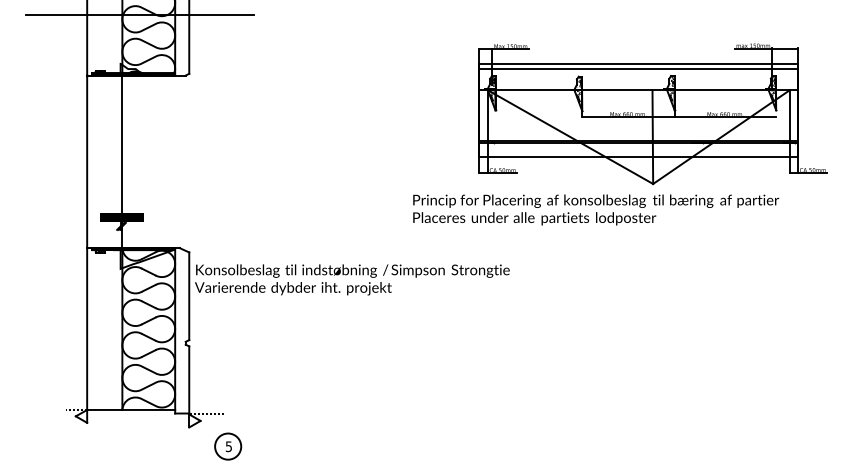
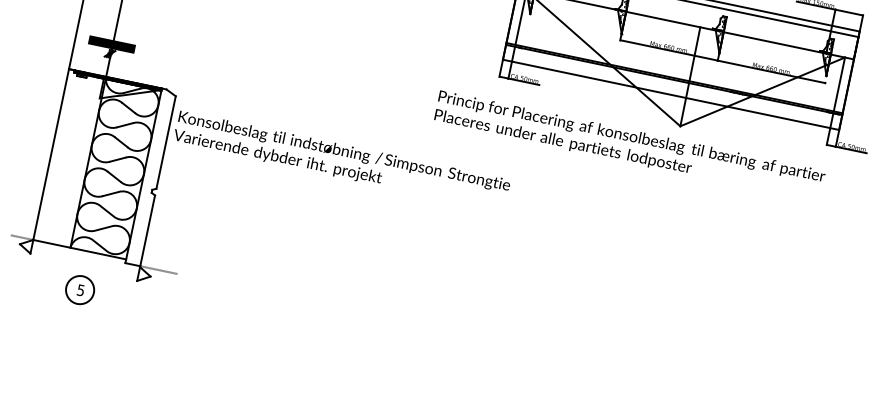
text: (596, 209) -> (630, 146), moved
part: (228, 446) -> (80, 290), moved

